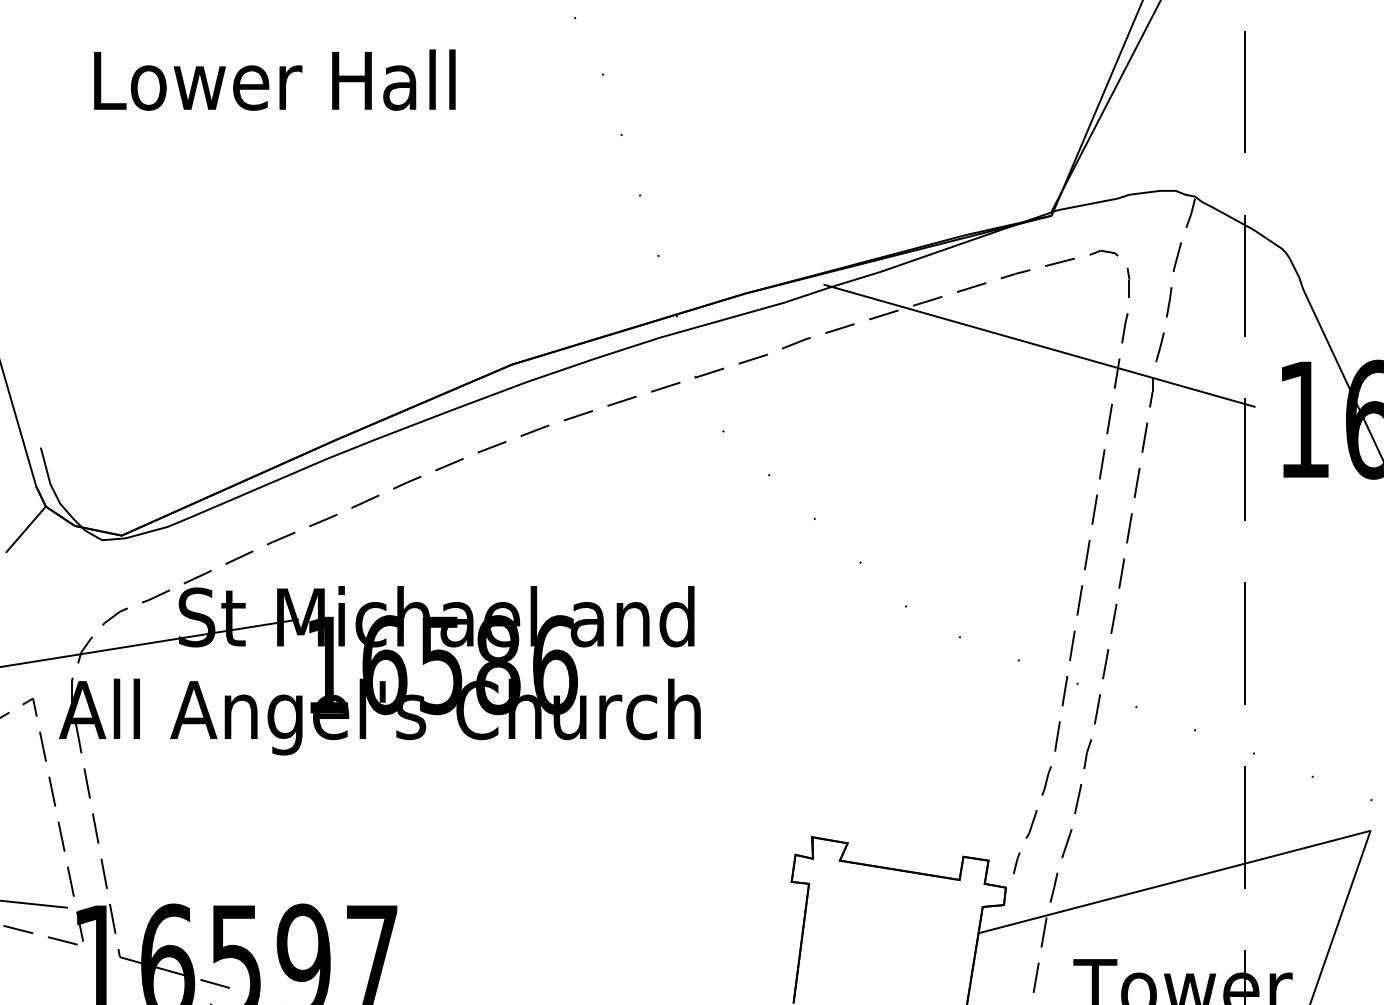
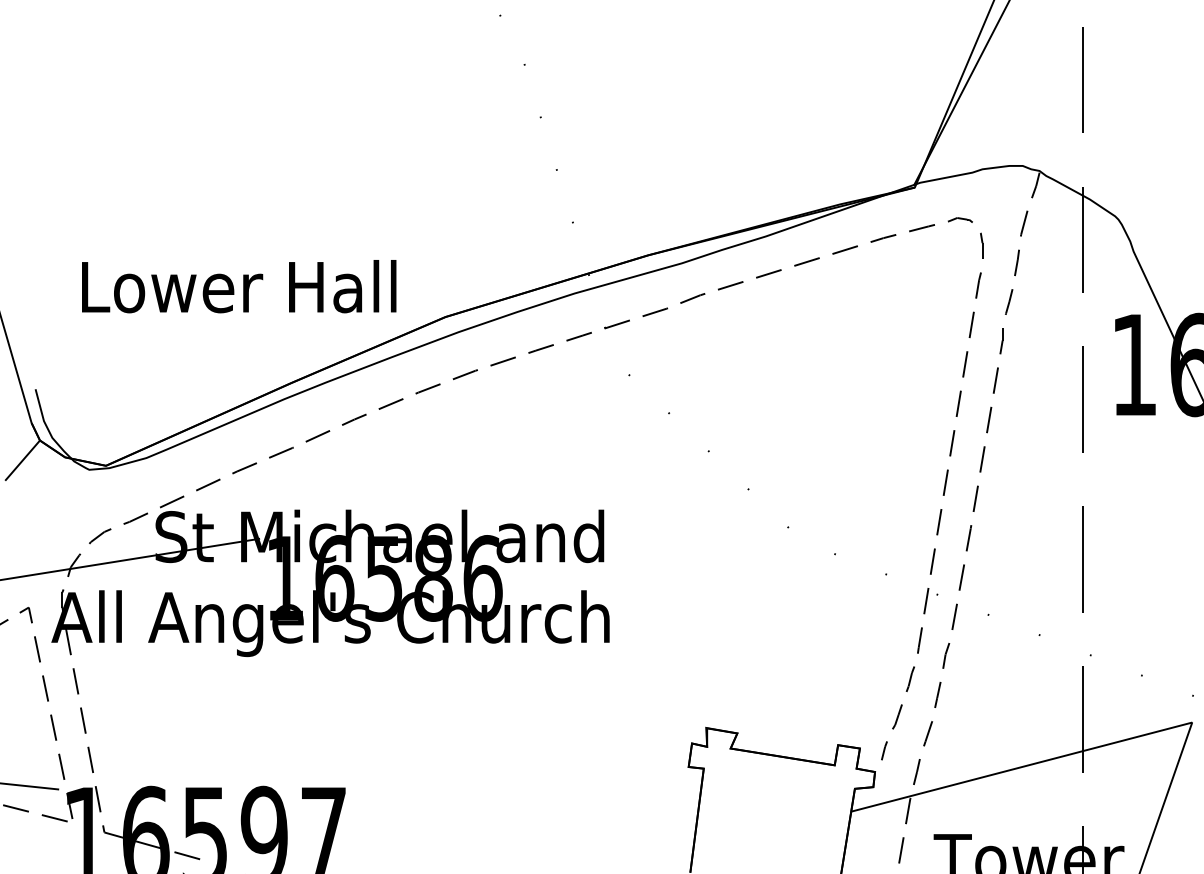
text: (275, 79) -> (239, 286), moved
line: (1039, 345) -> (904, 300), removed

